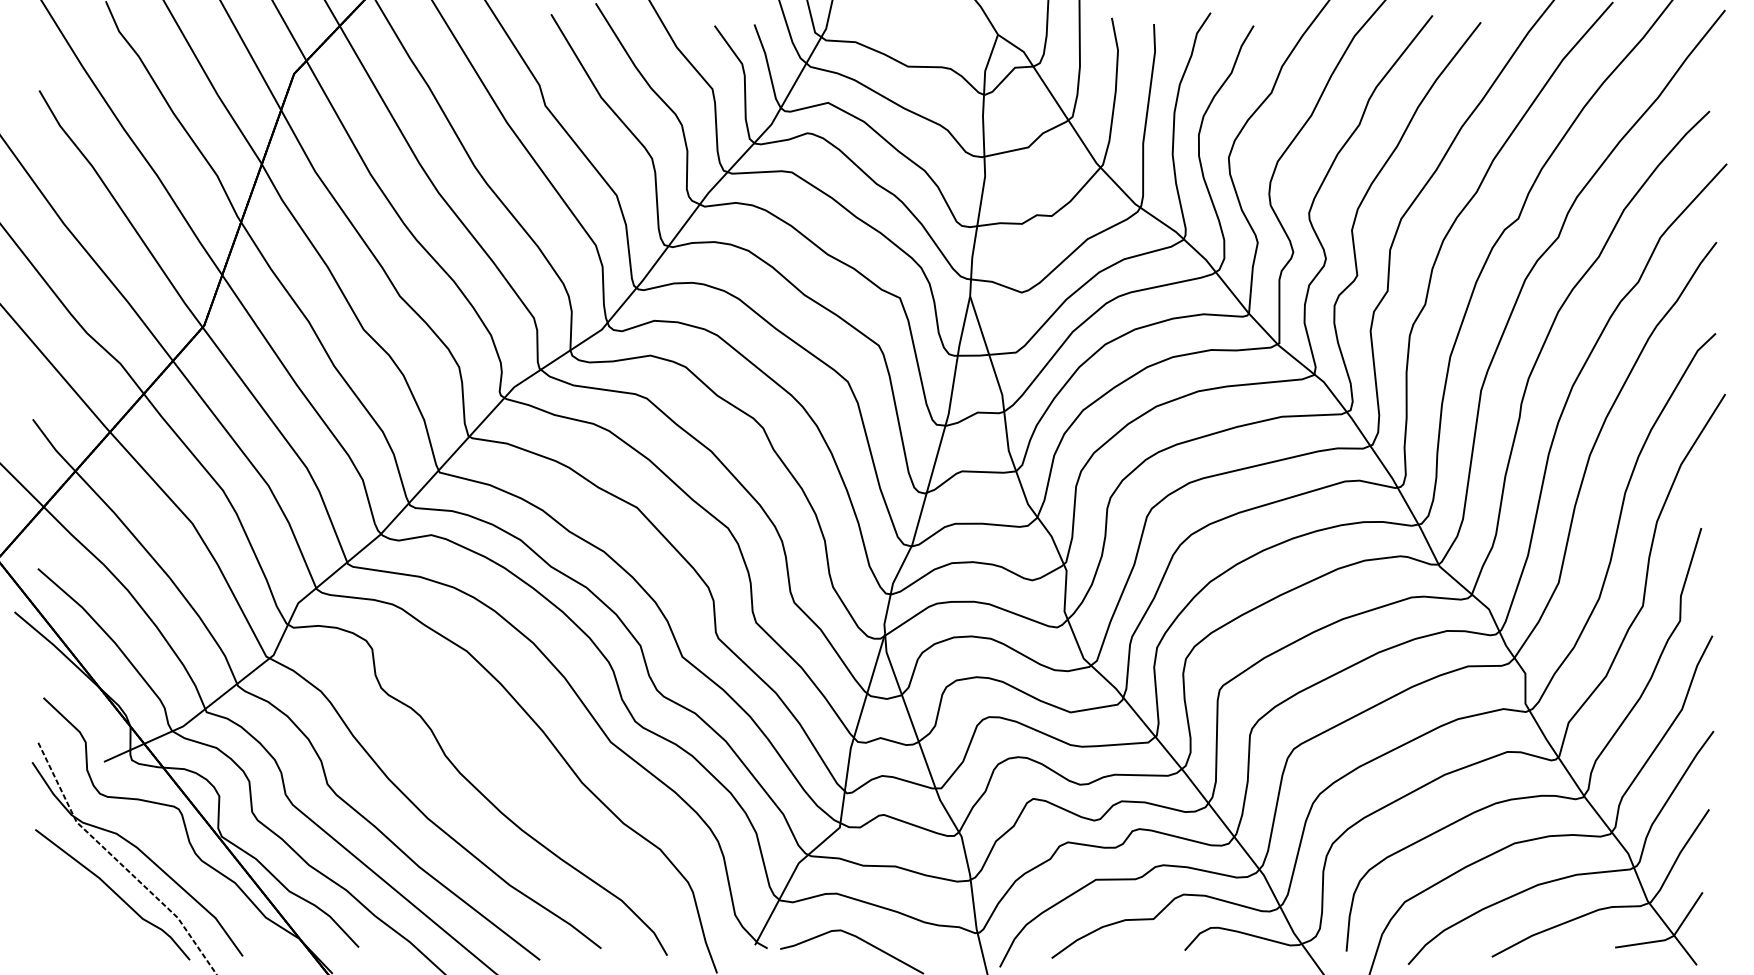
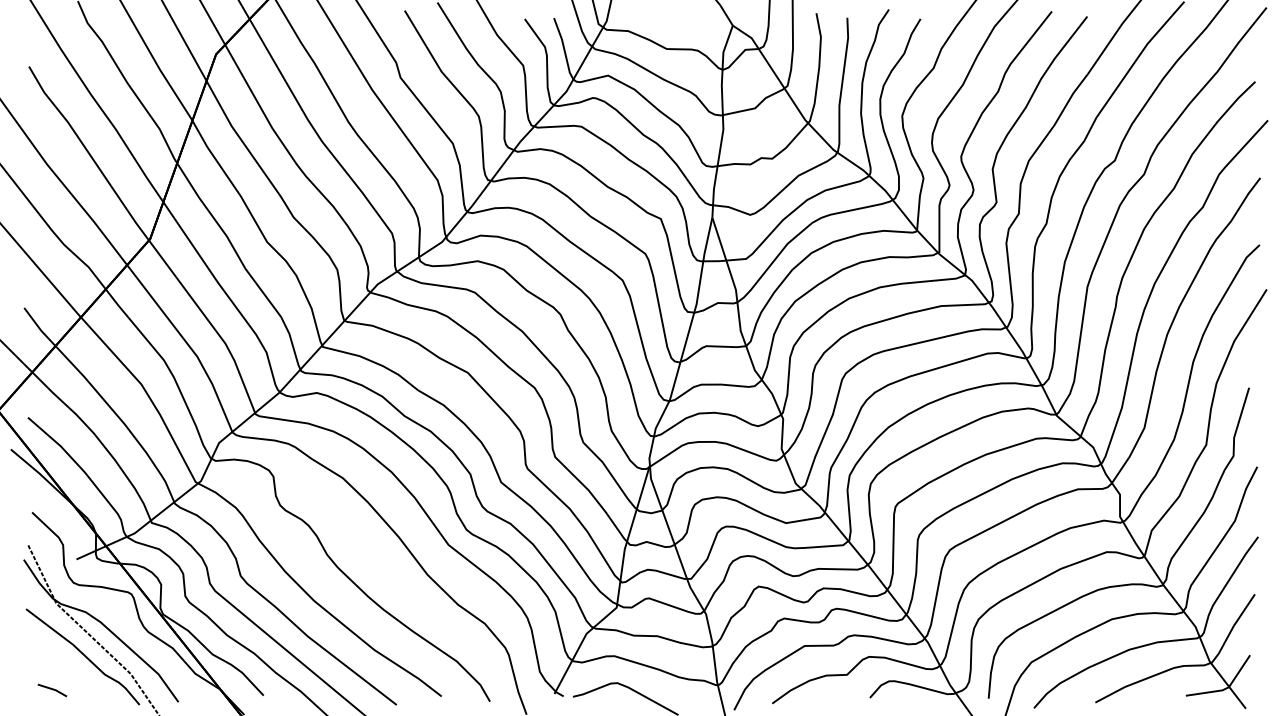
line: (70, 939) -> (51, 689), added

